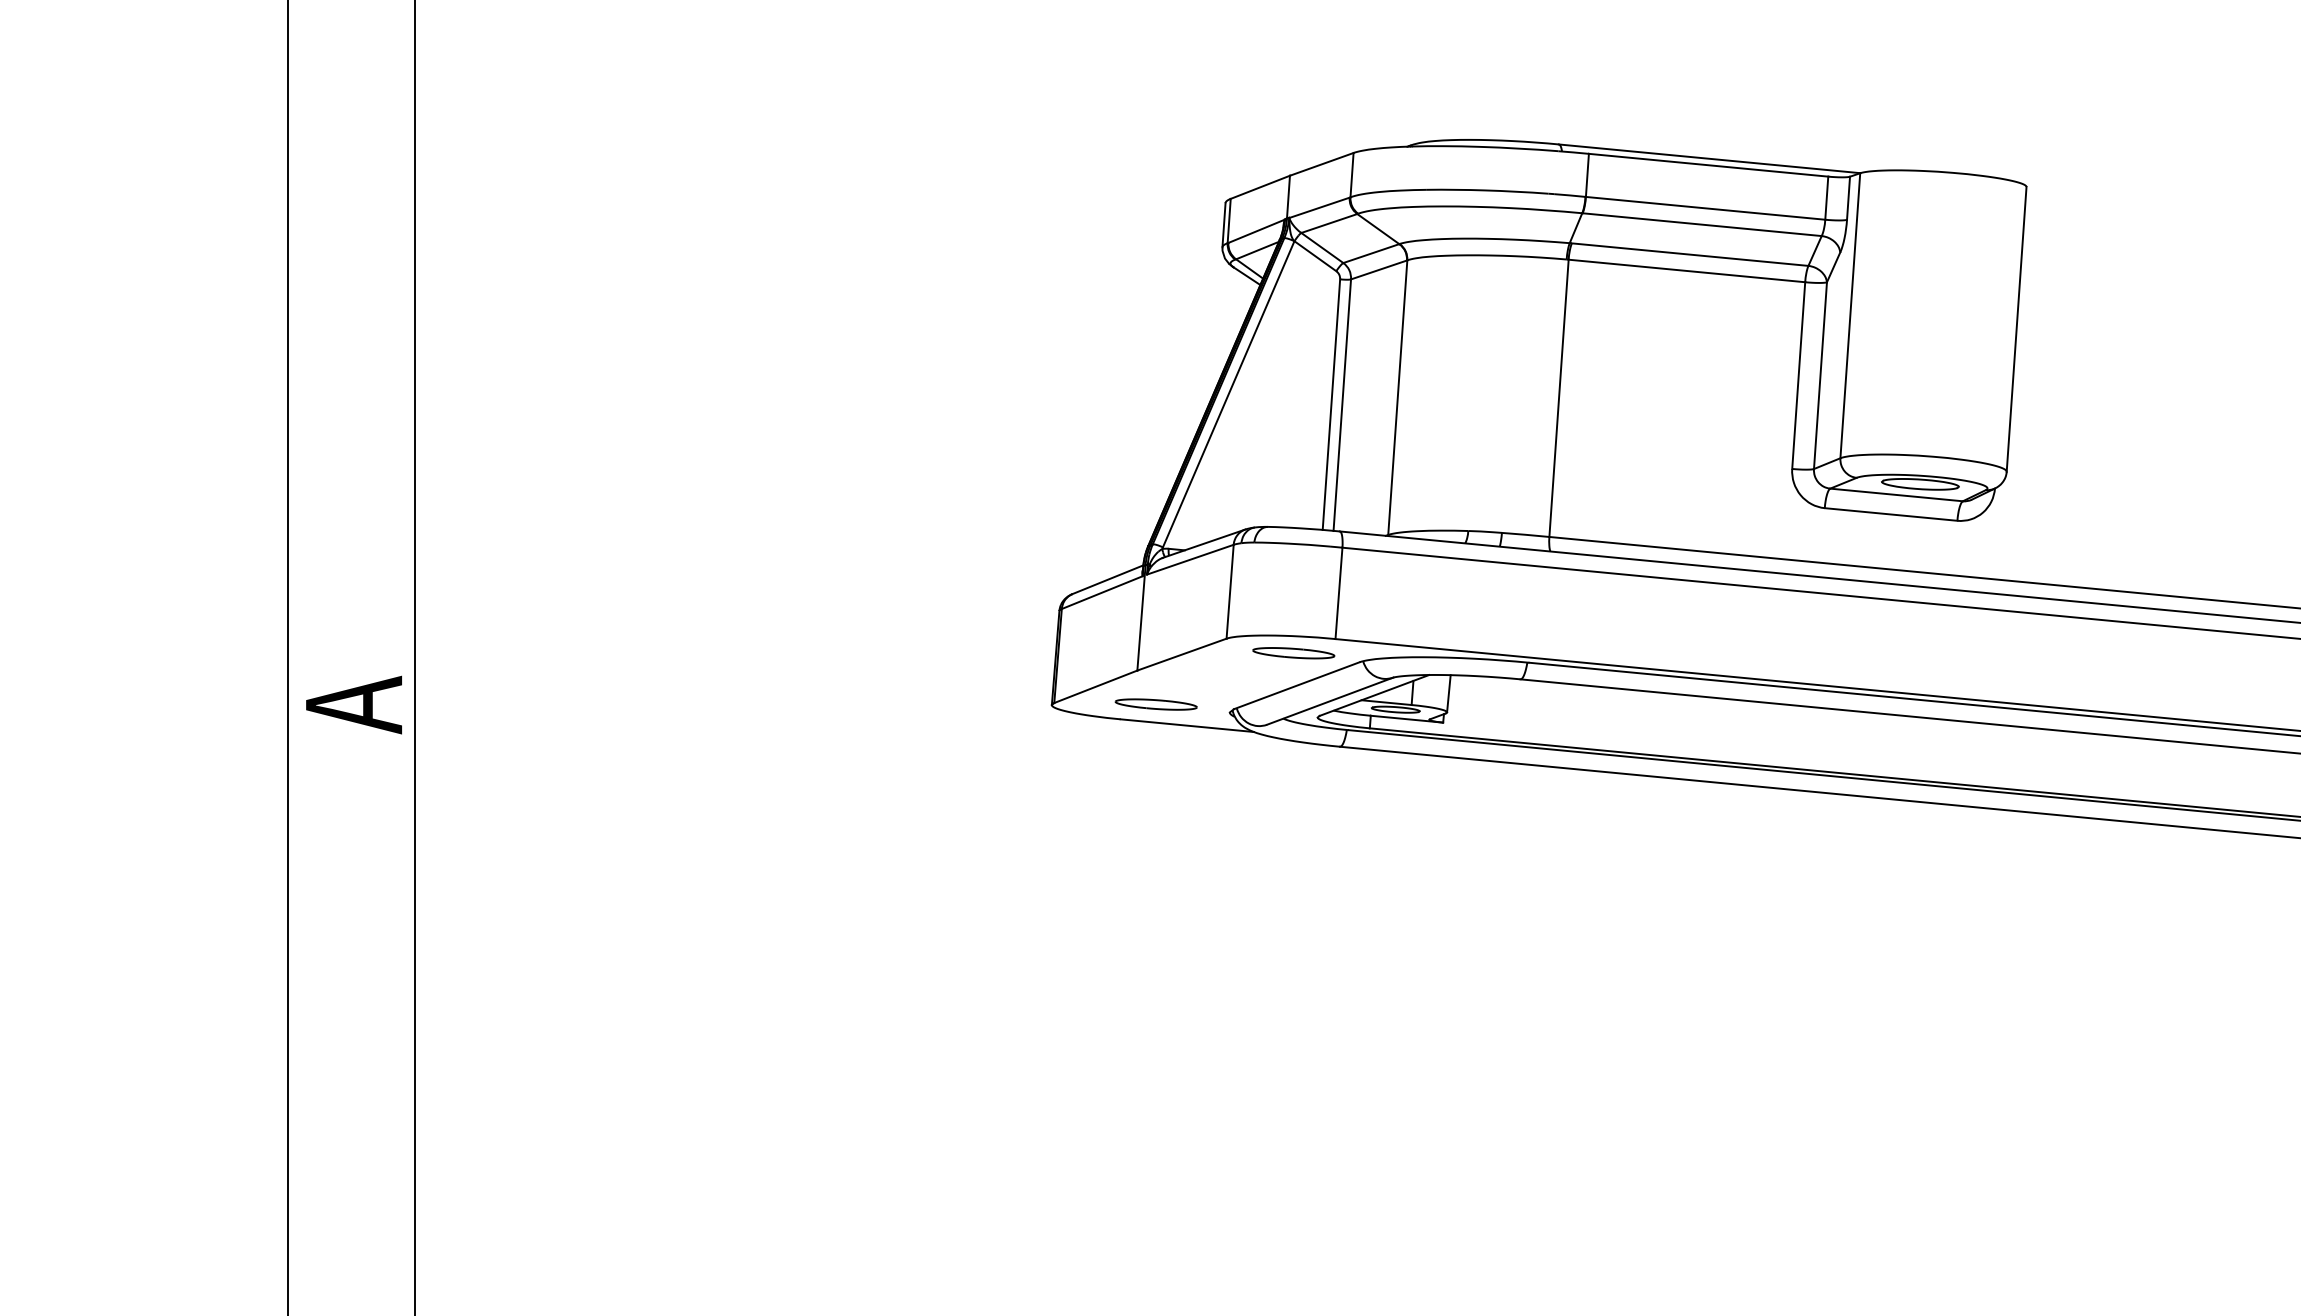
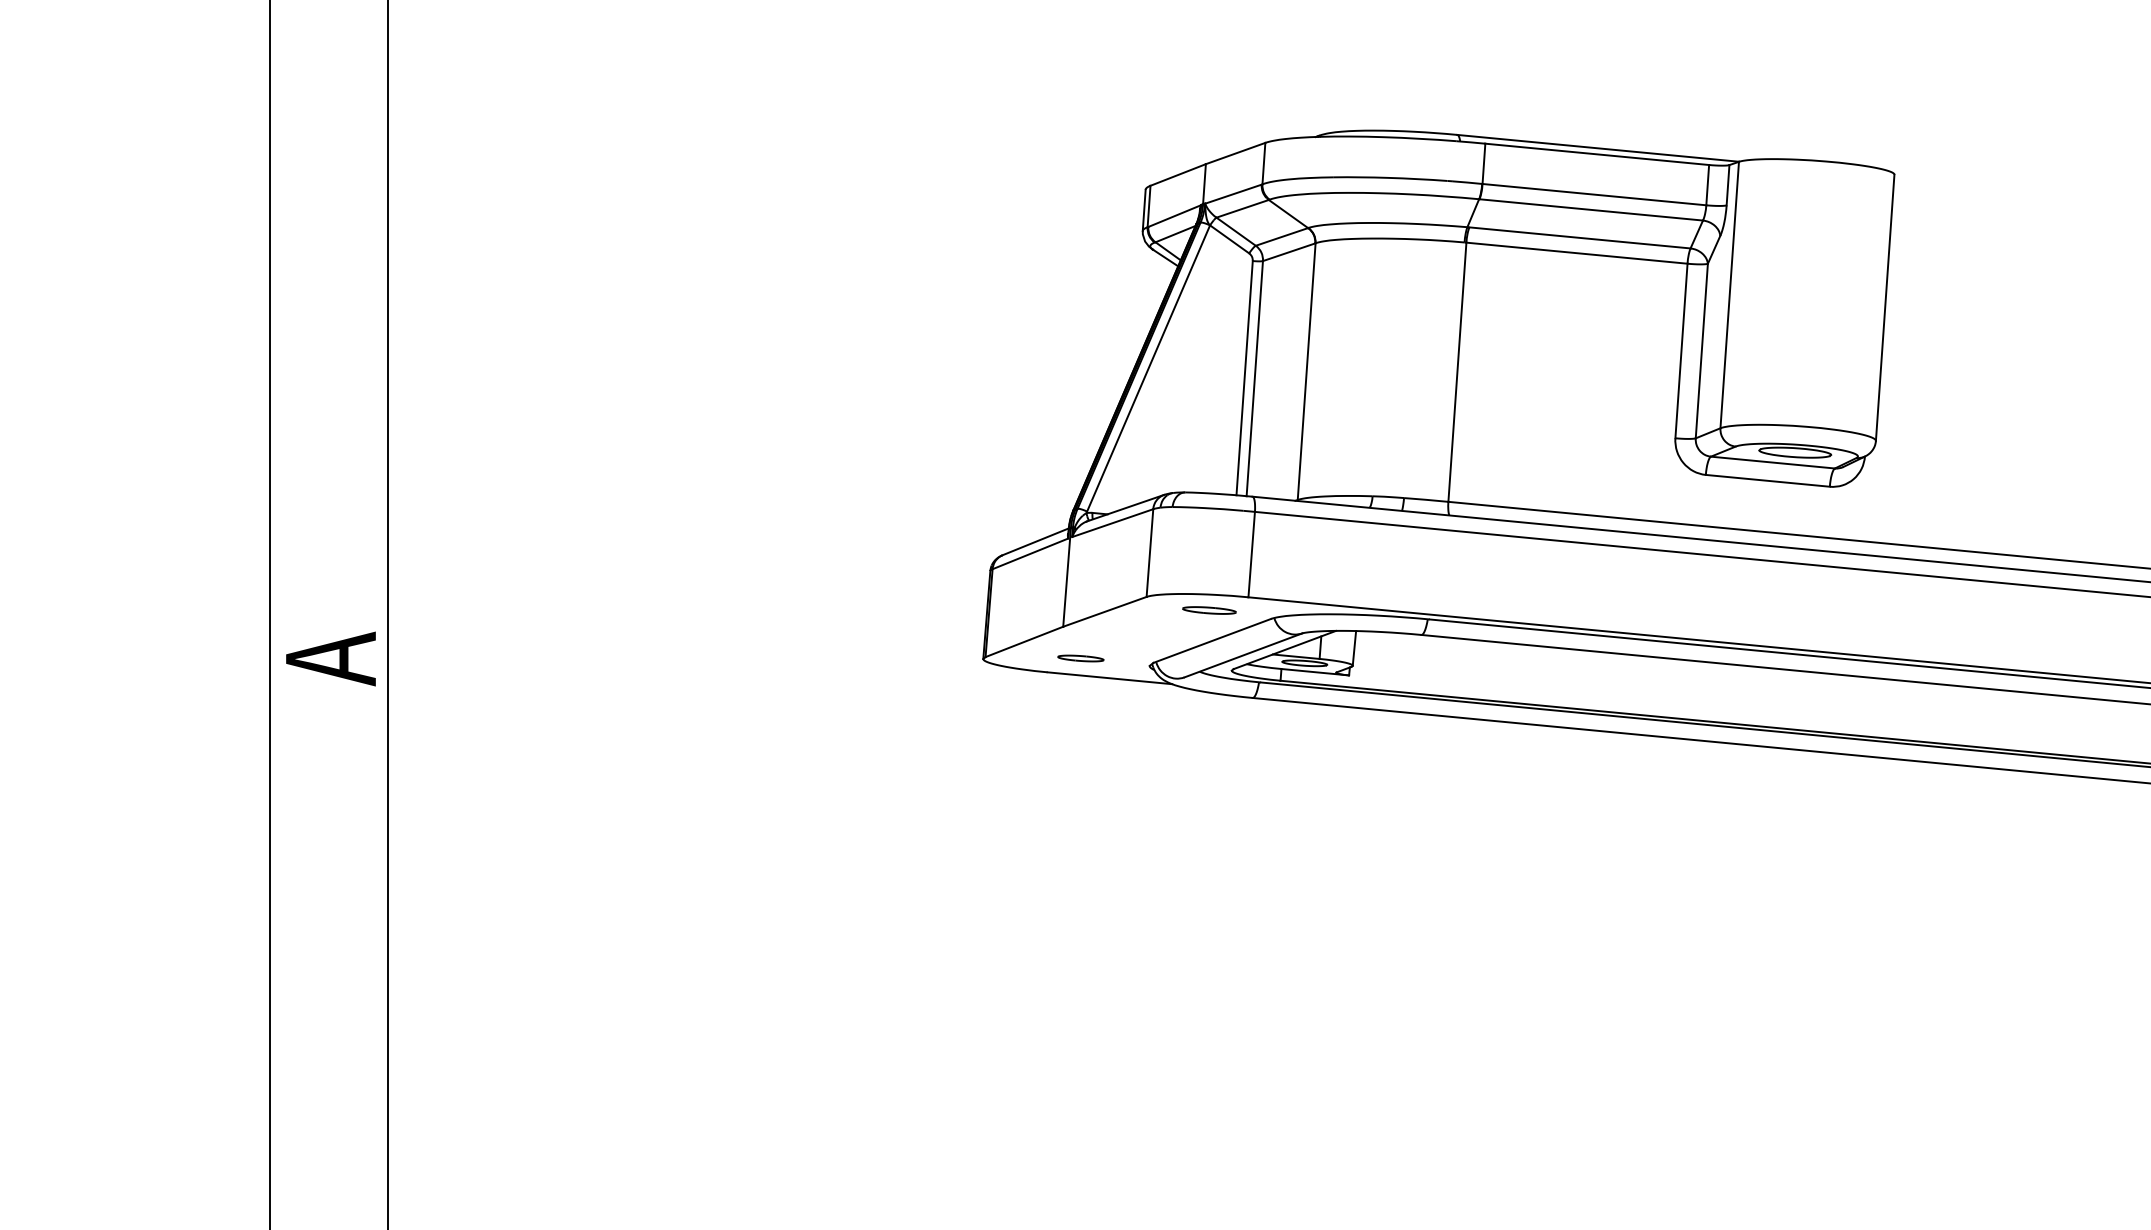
part: (1293, 653) -> (1209, 610), size x0.7
part: (1155, 704) -> (1080, 658), size x0.6

